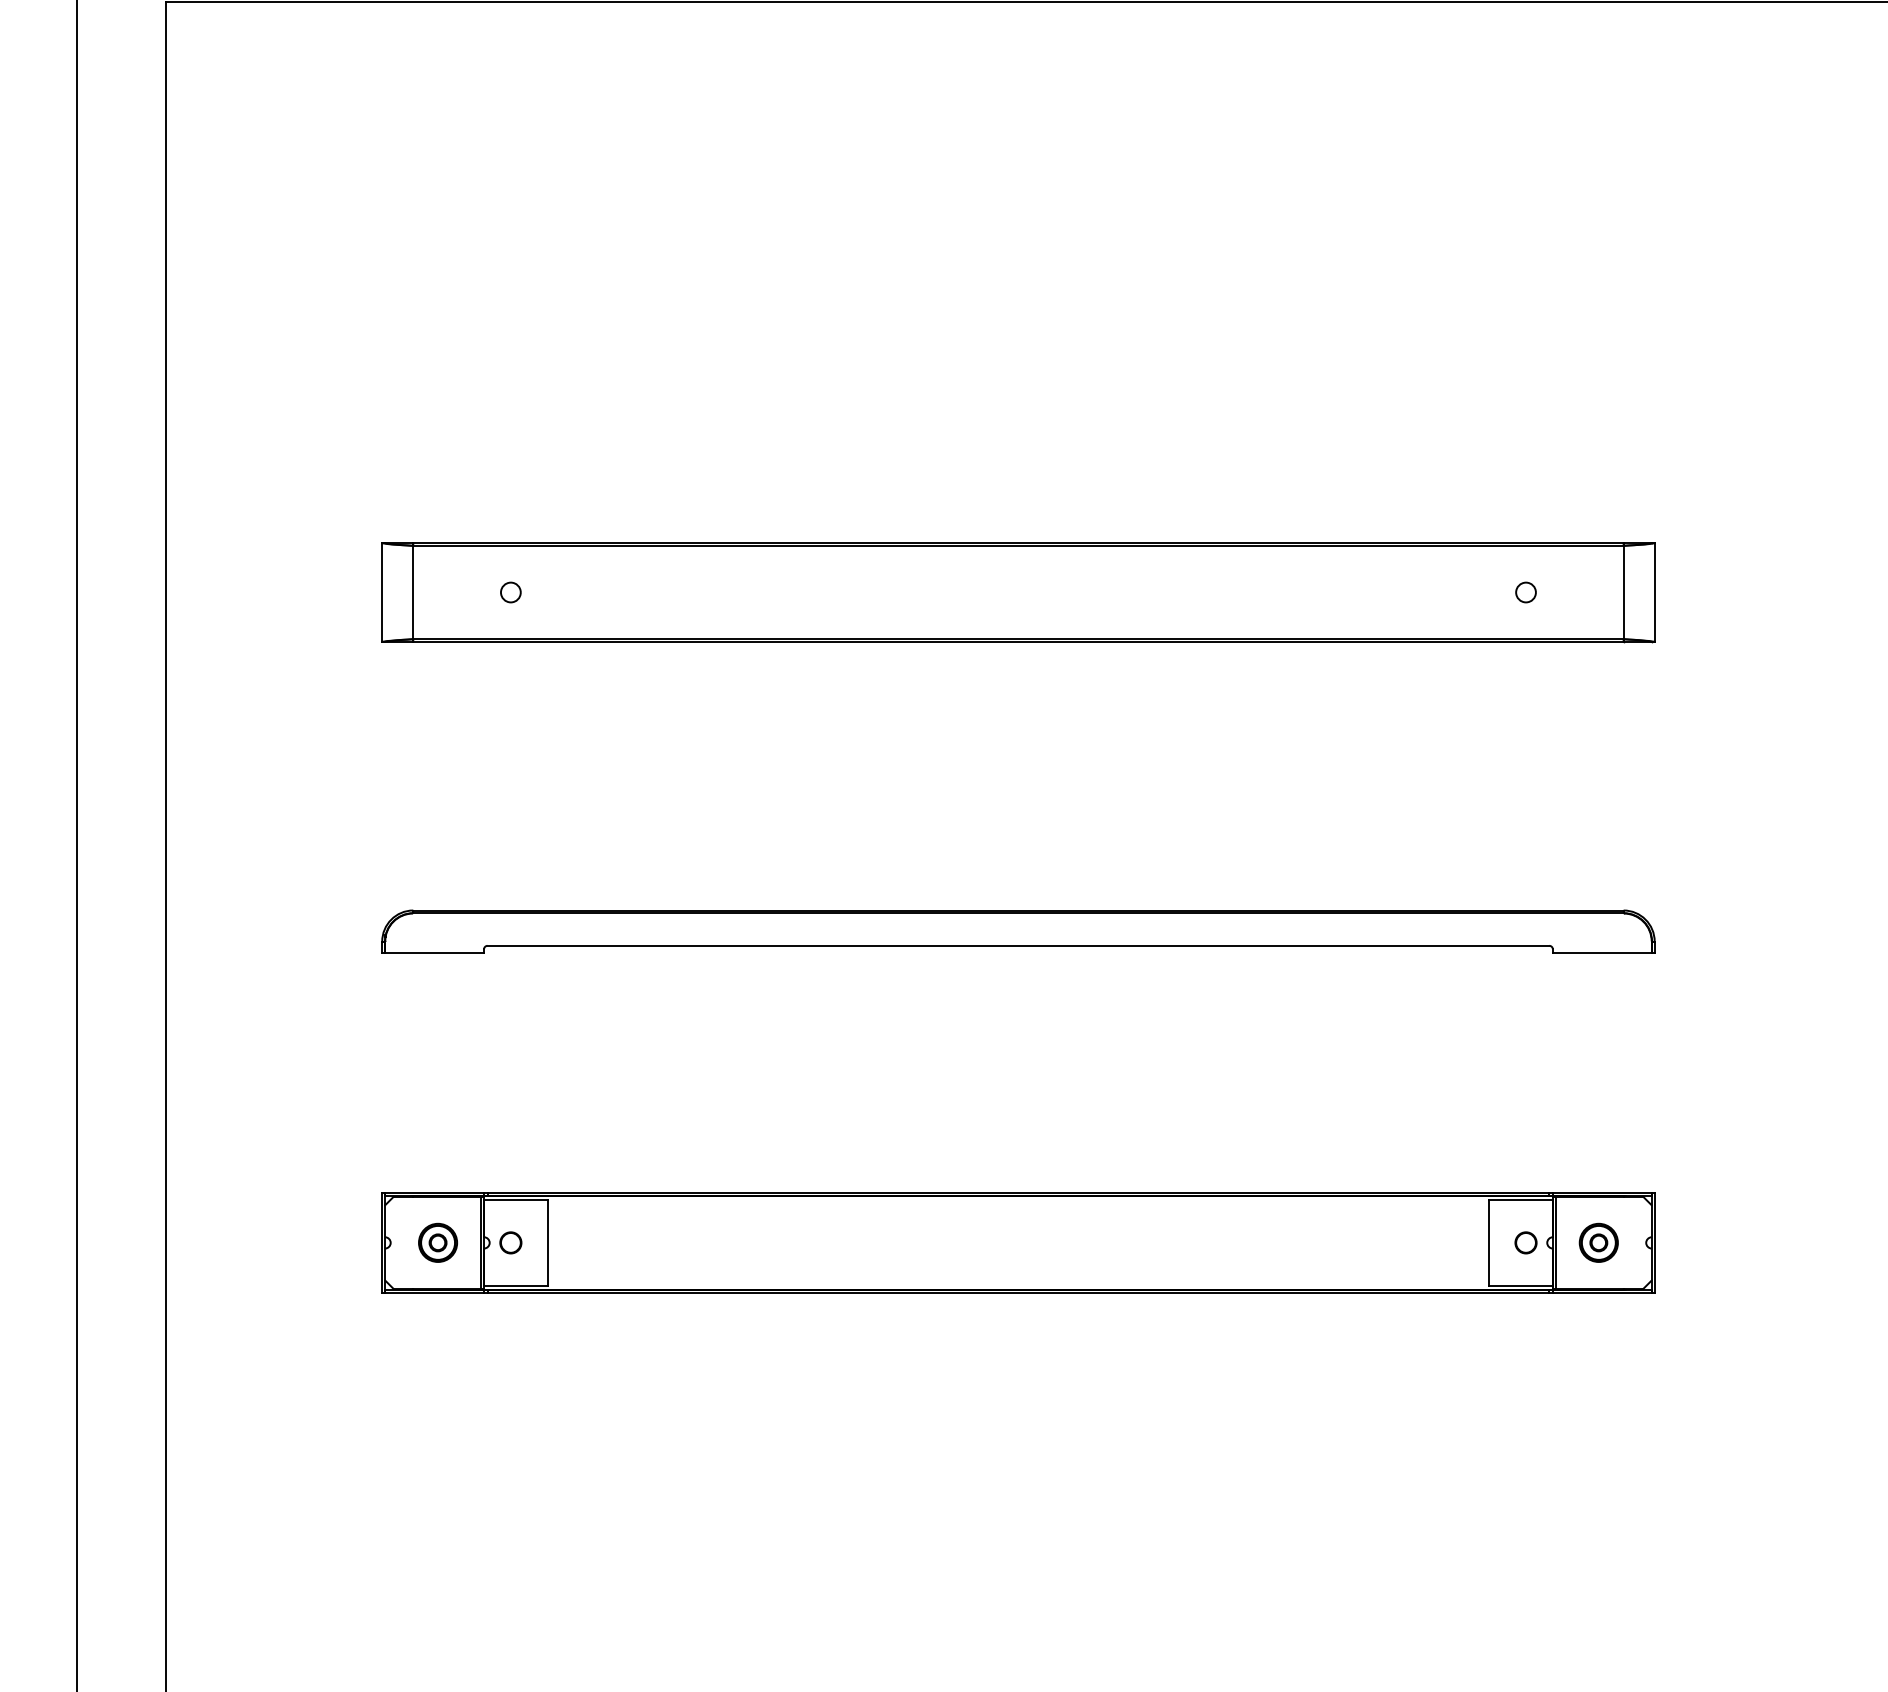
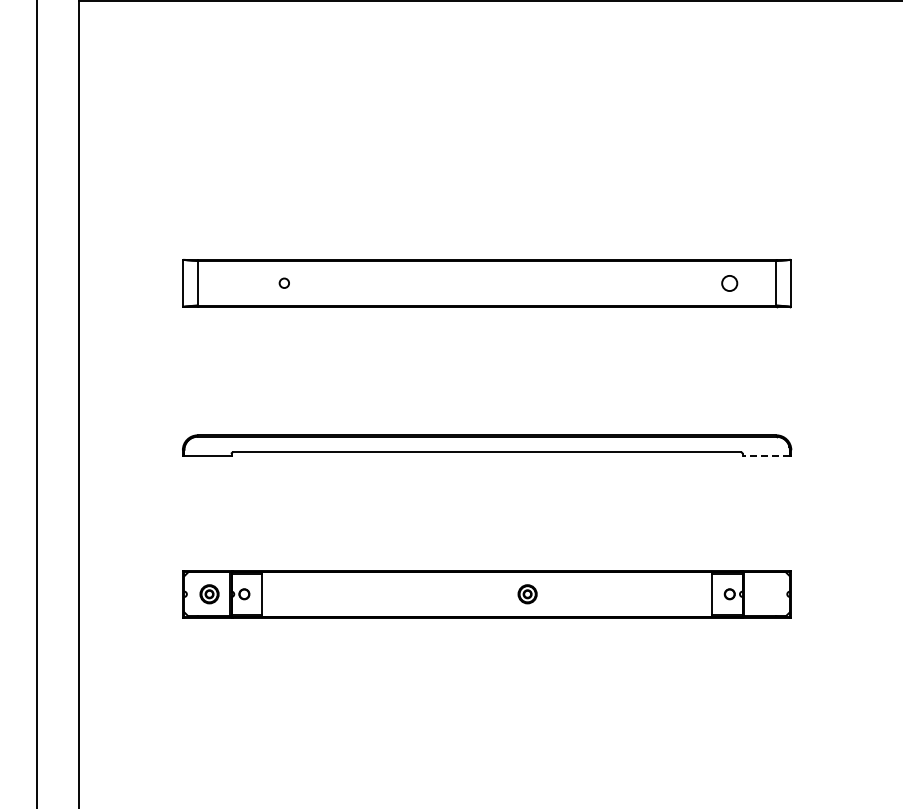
circle: (509, 590) -> (283, 282), moved
circle: (1525, 590) -> (729, 282), size x1.6
line: (1602, 952) -> (766, 455), solid -> dashed
part: (1598, 1243) -> (527, 594), moved

